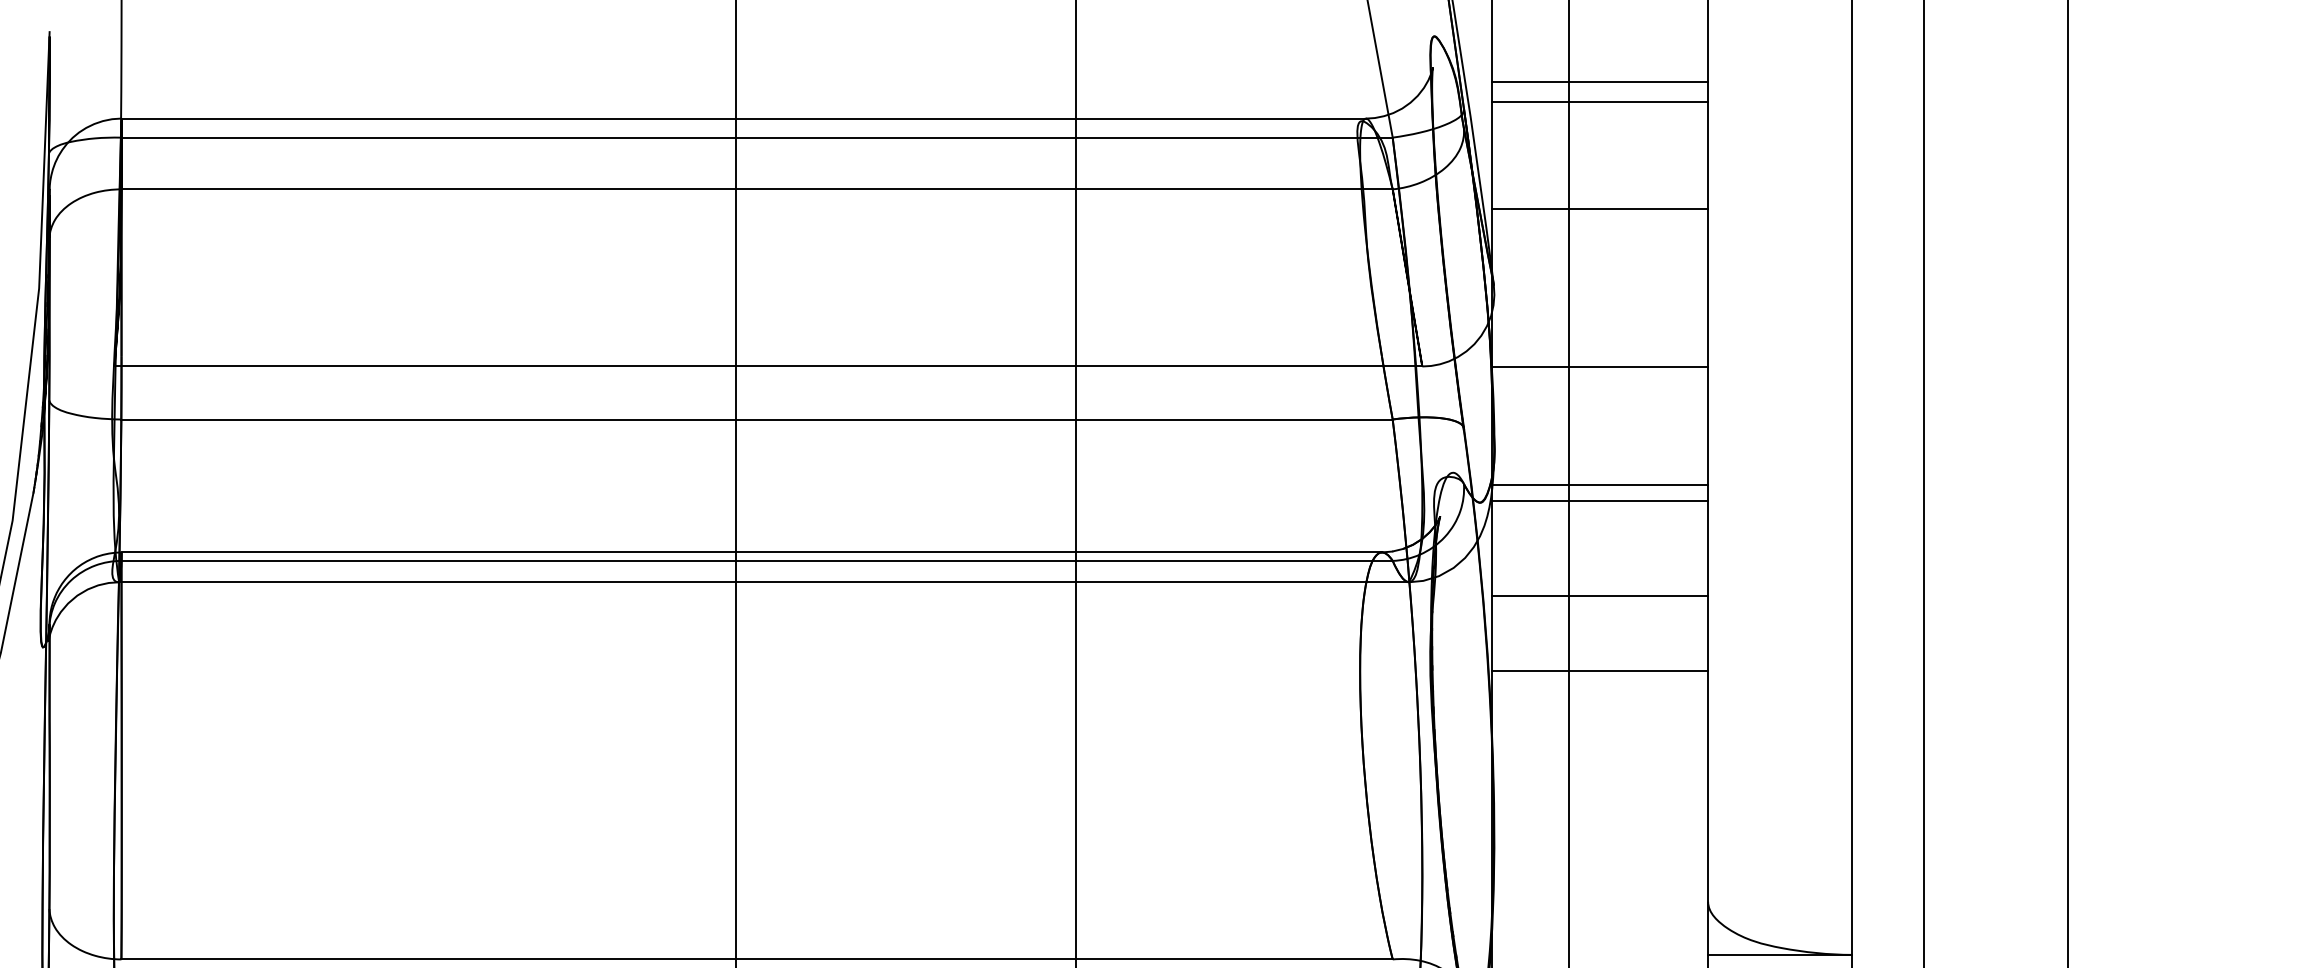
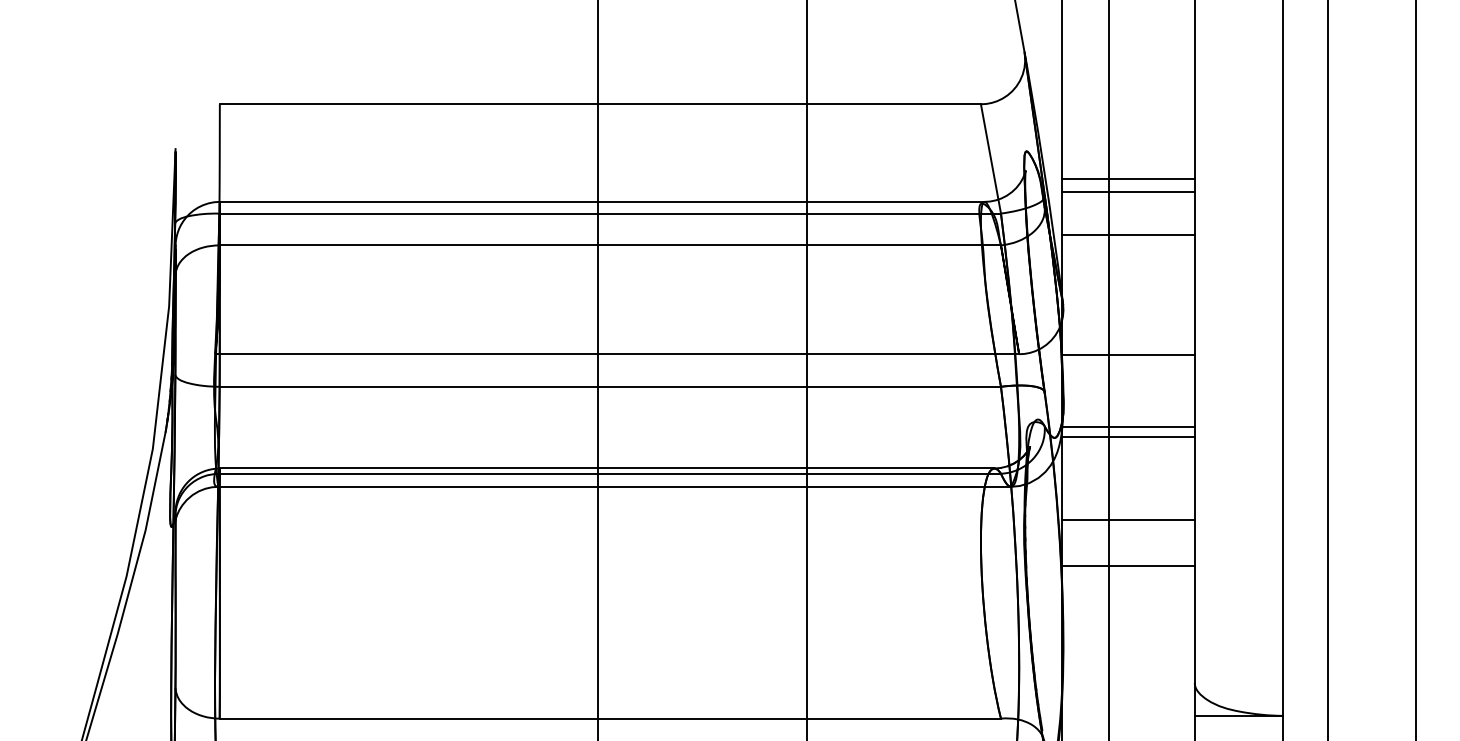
line: (1598, 209) -> (1127, 234), moved
line: (1598, 596) -> (1127, 520), moved
line: (1598, 671) -> (1127, 566), moved

